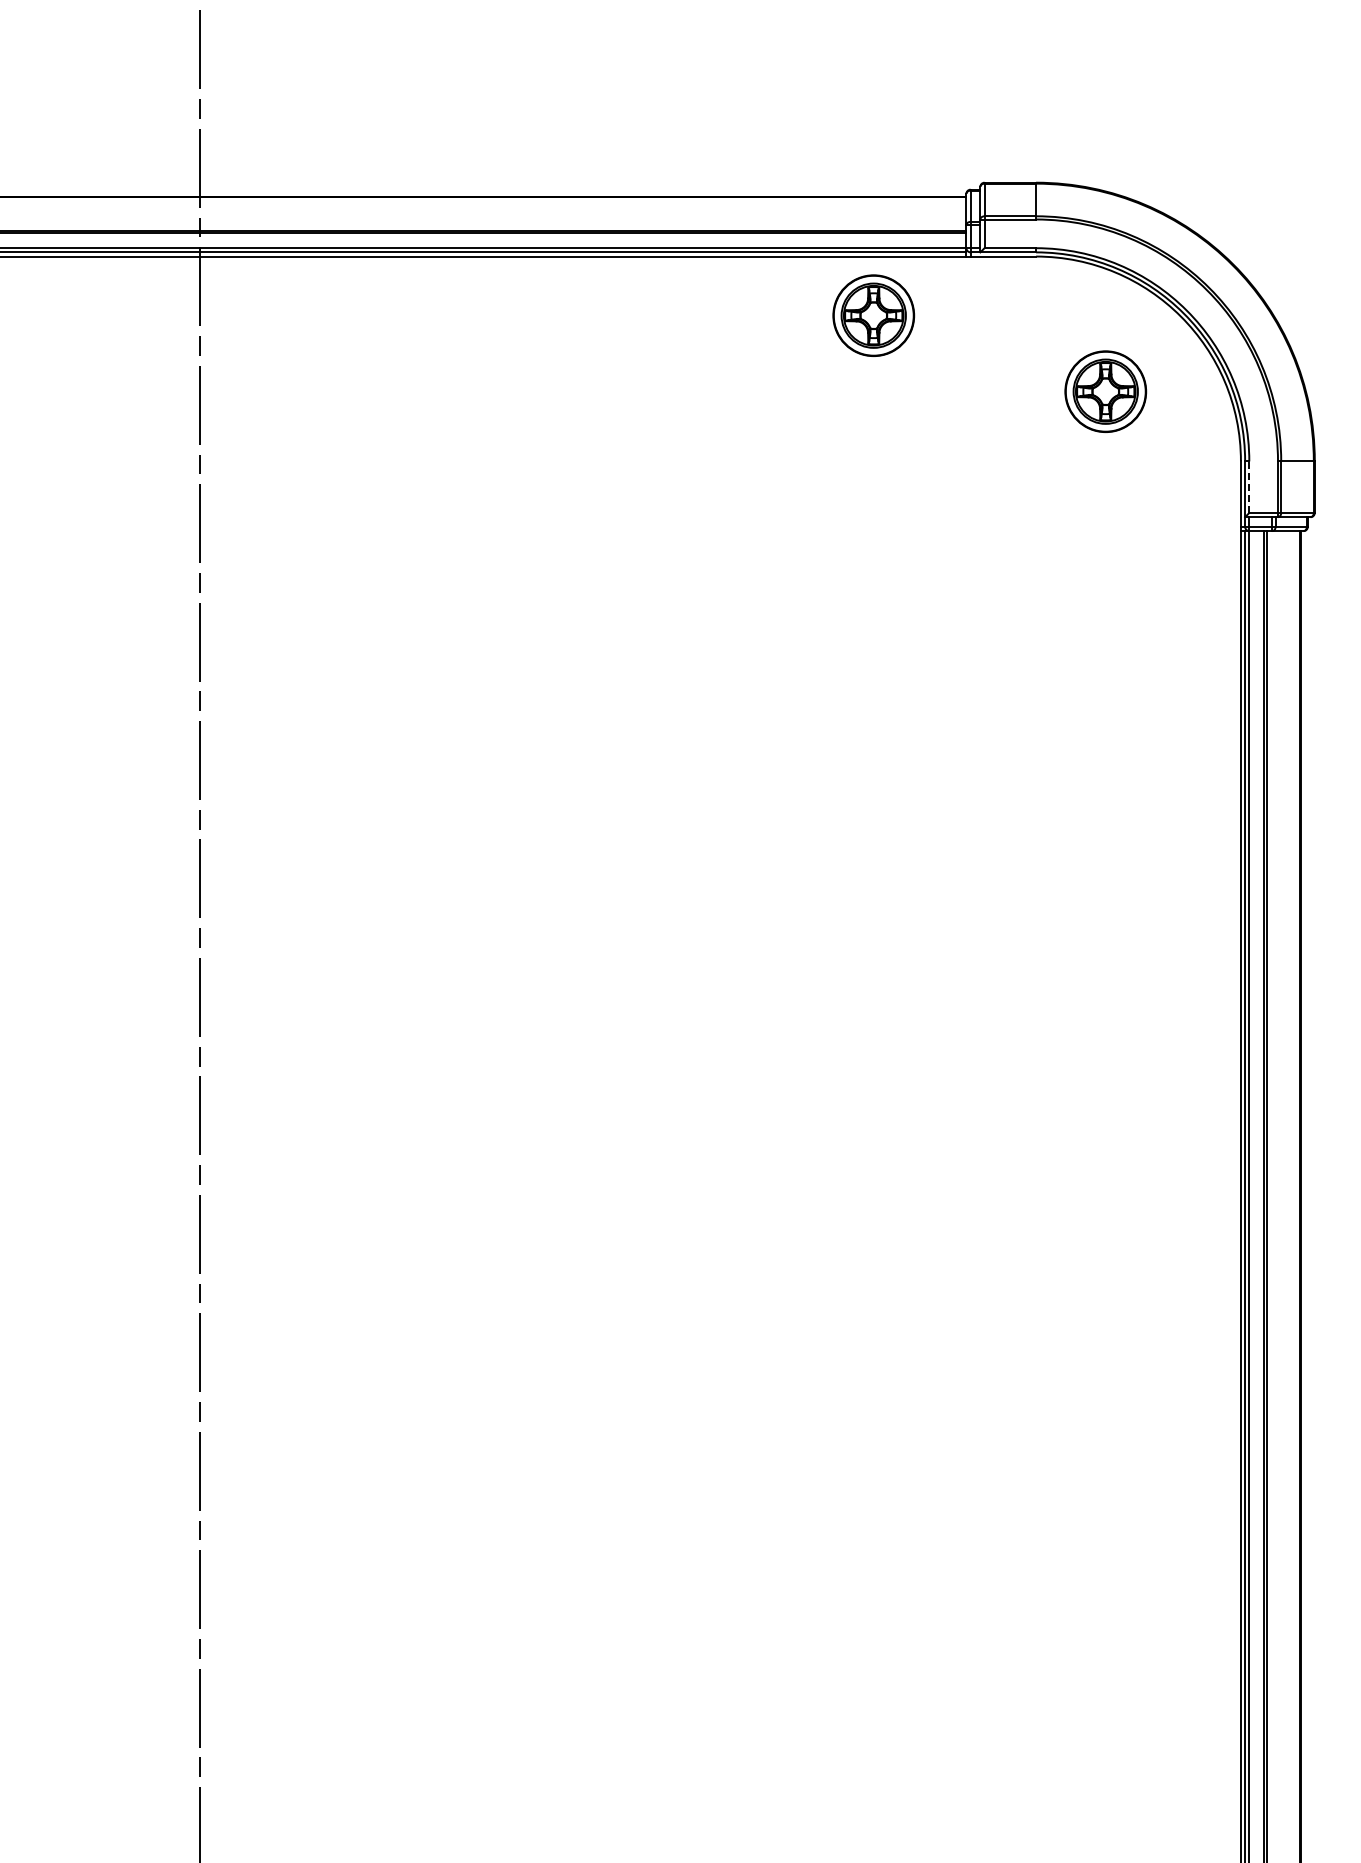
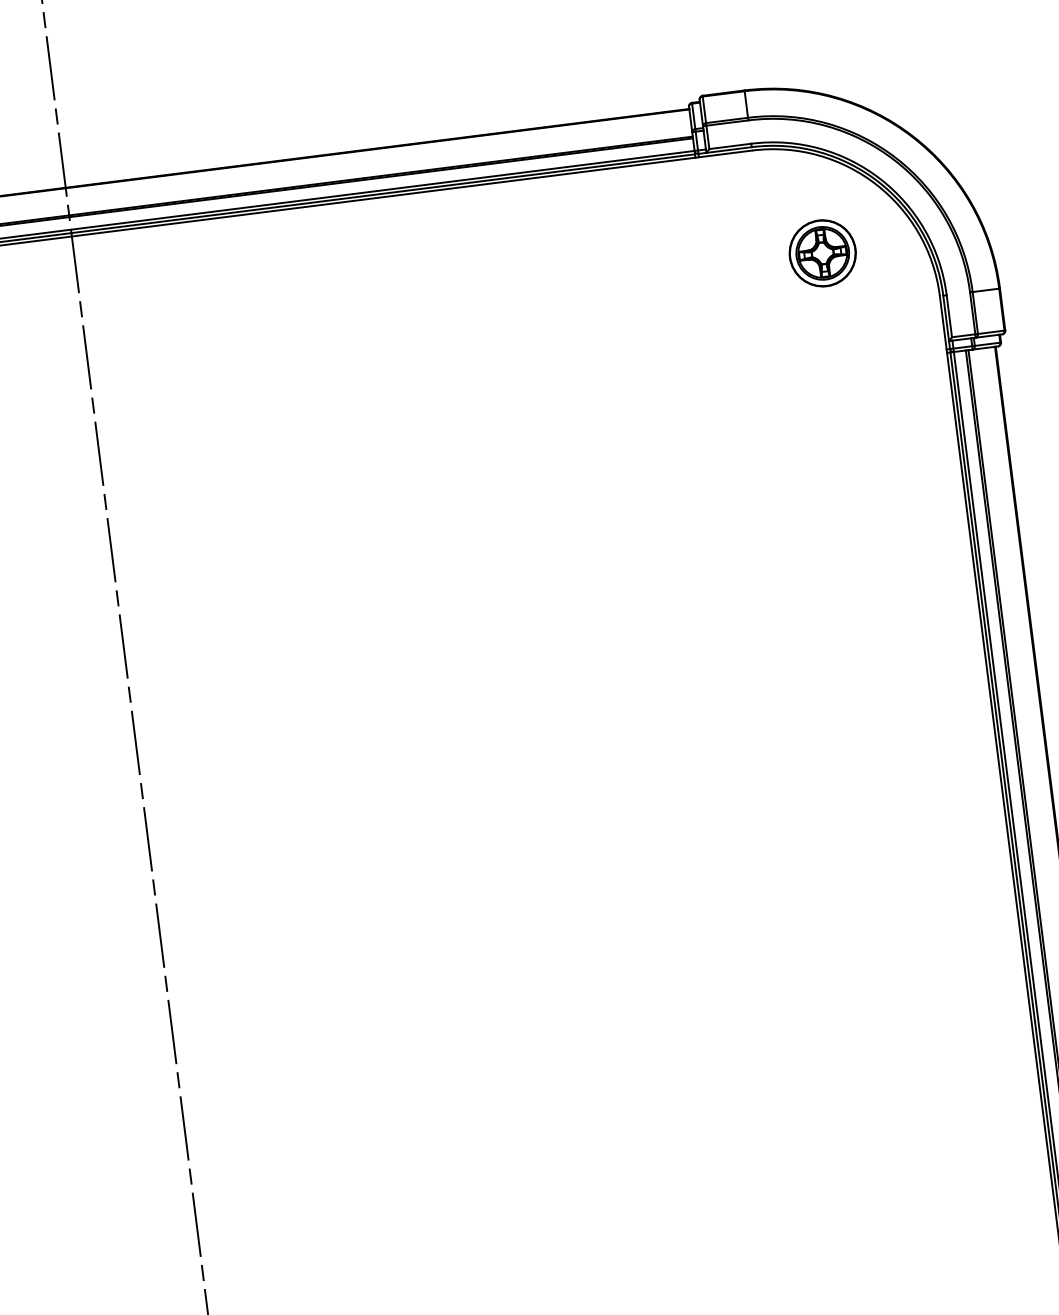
part: (873, 315) -> (625, 215), removed
line: (1249, 487) -> (949, 316), dashed -> solid

